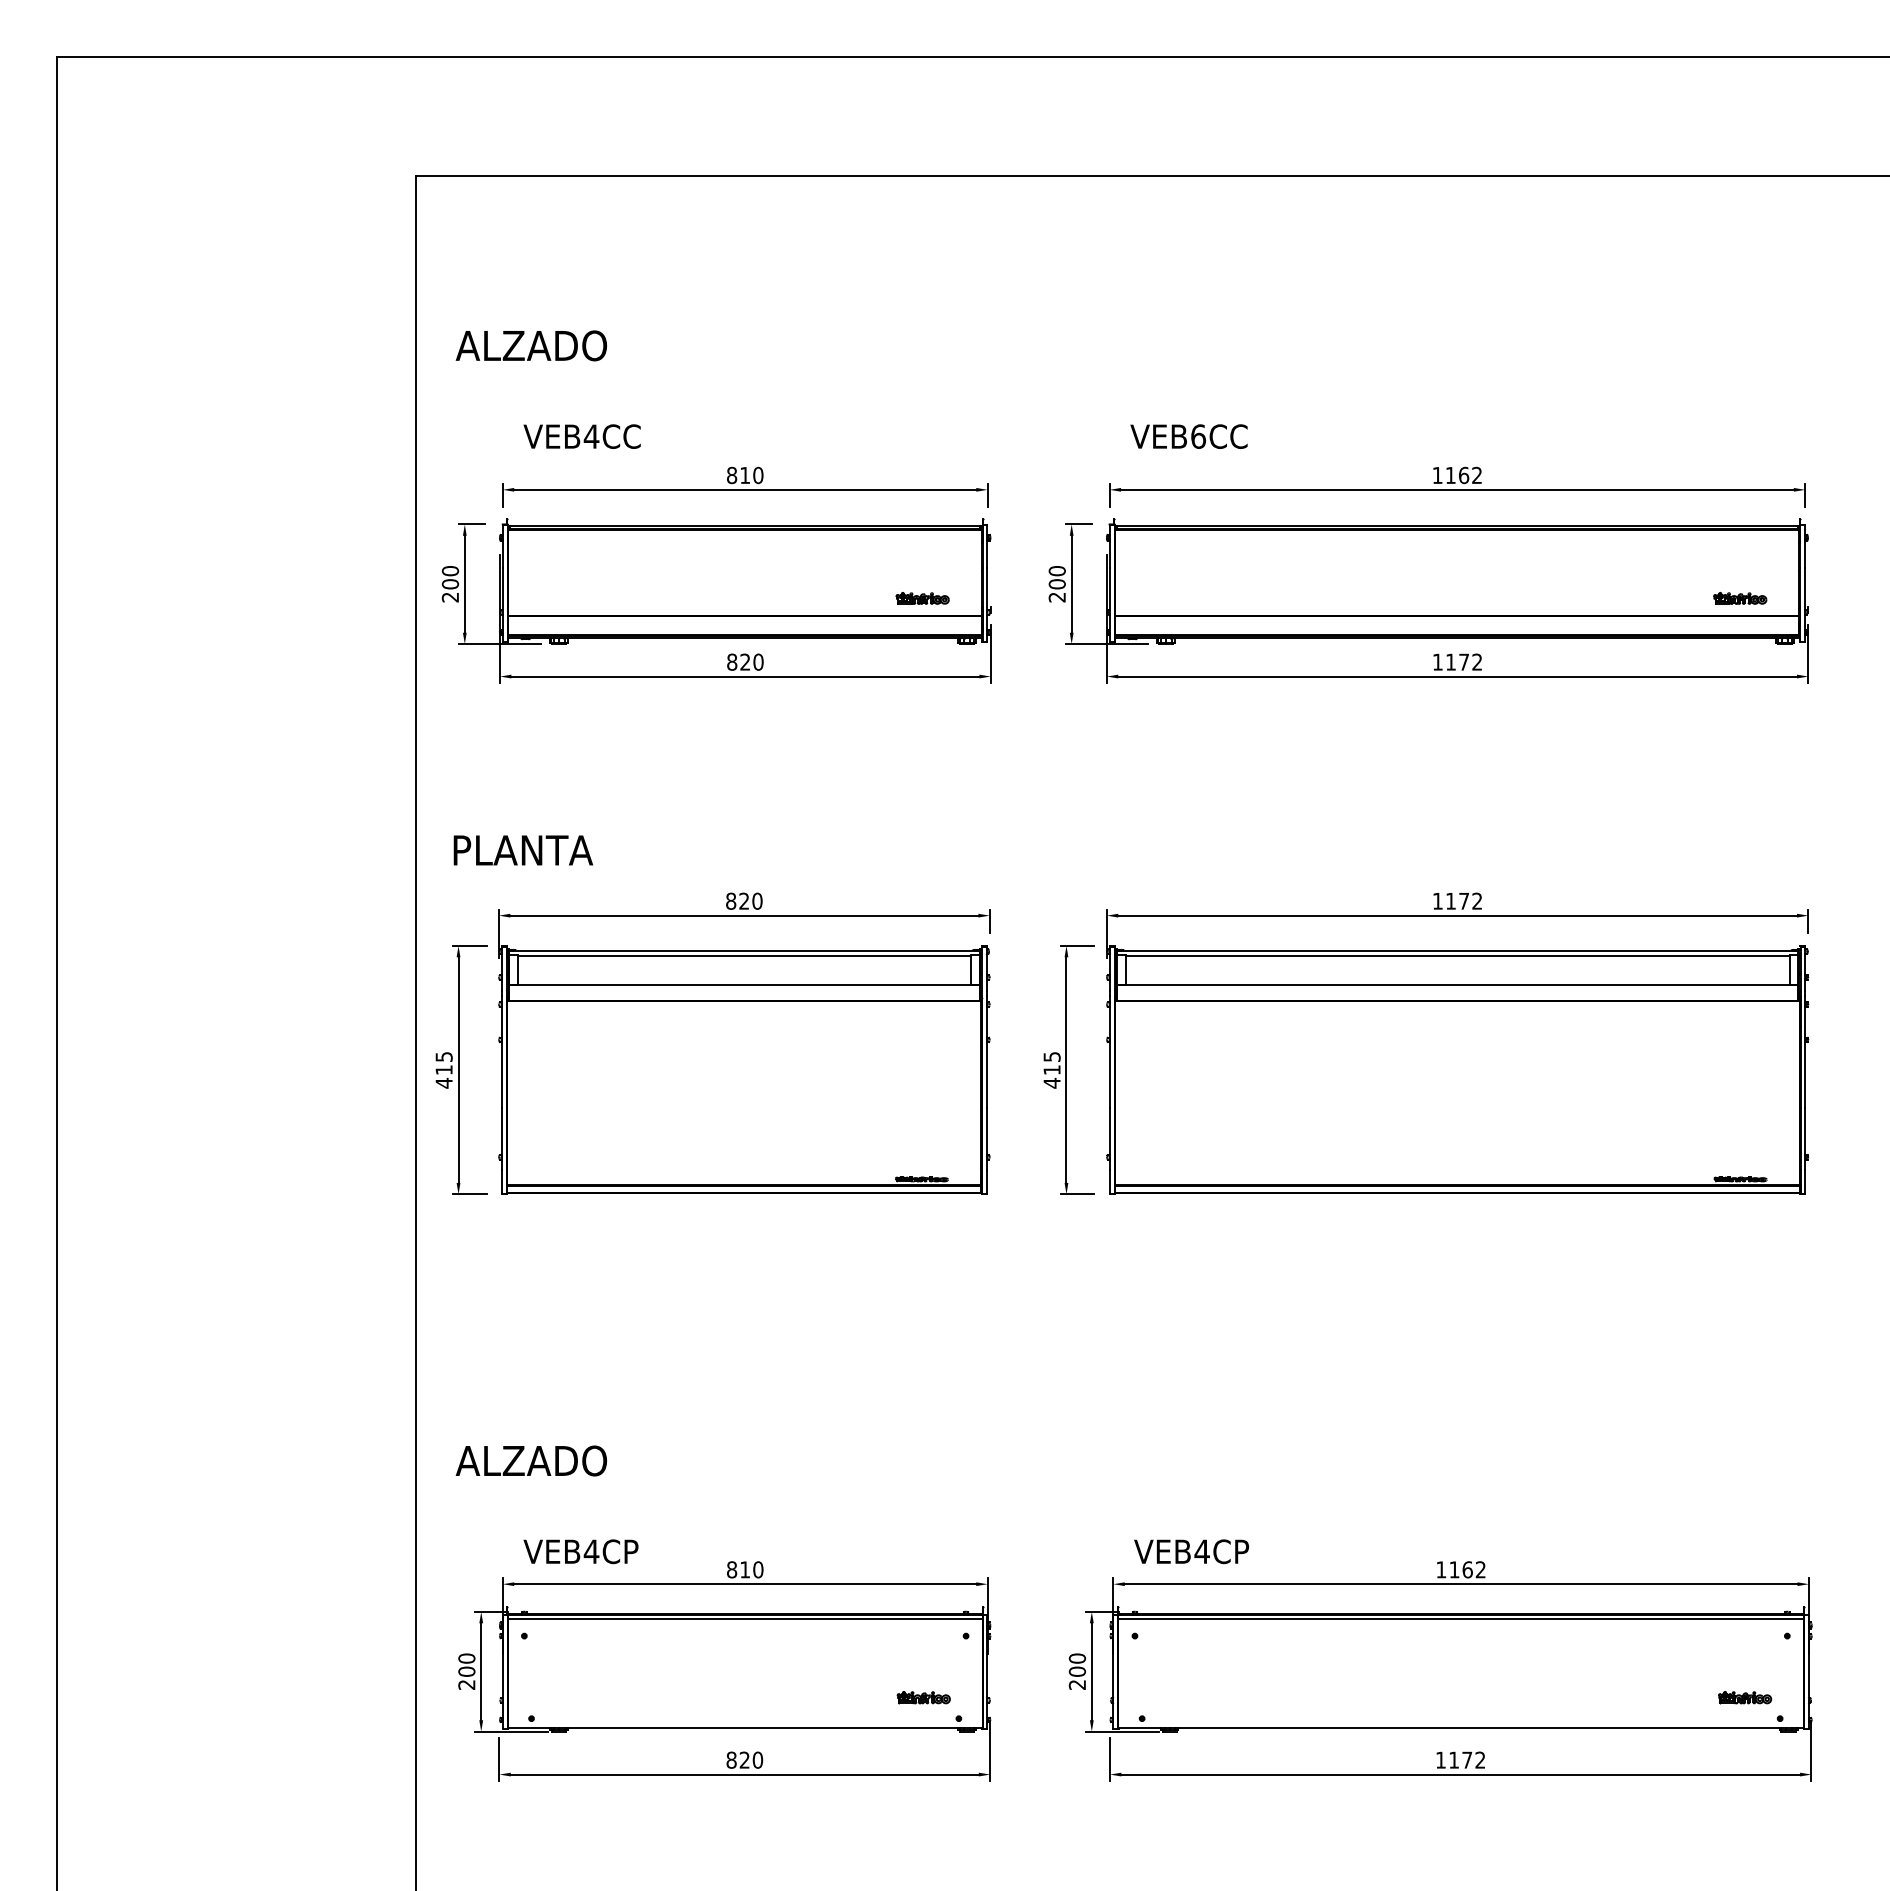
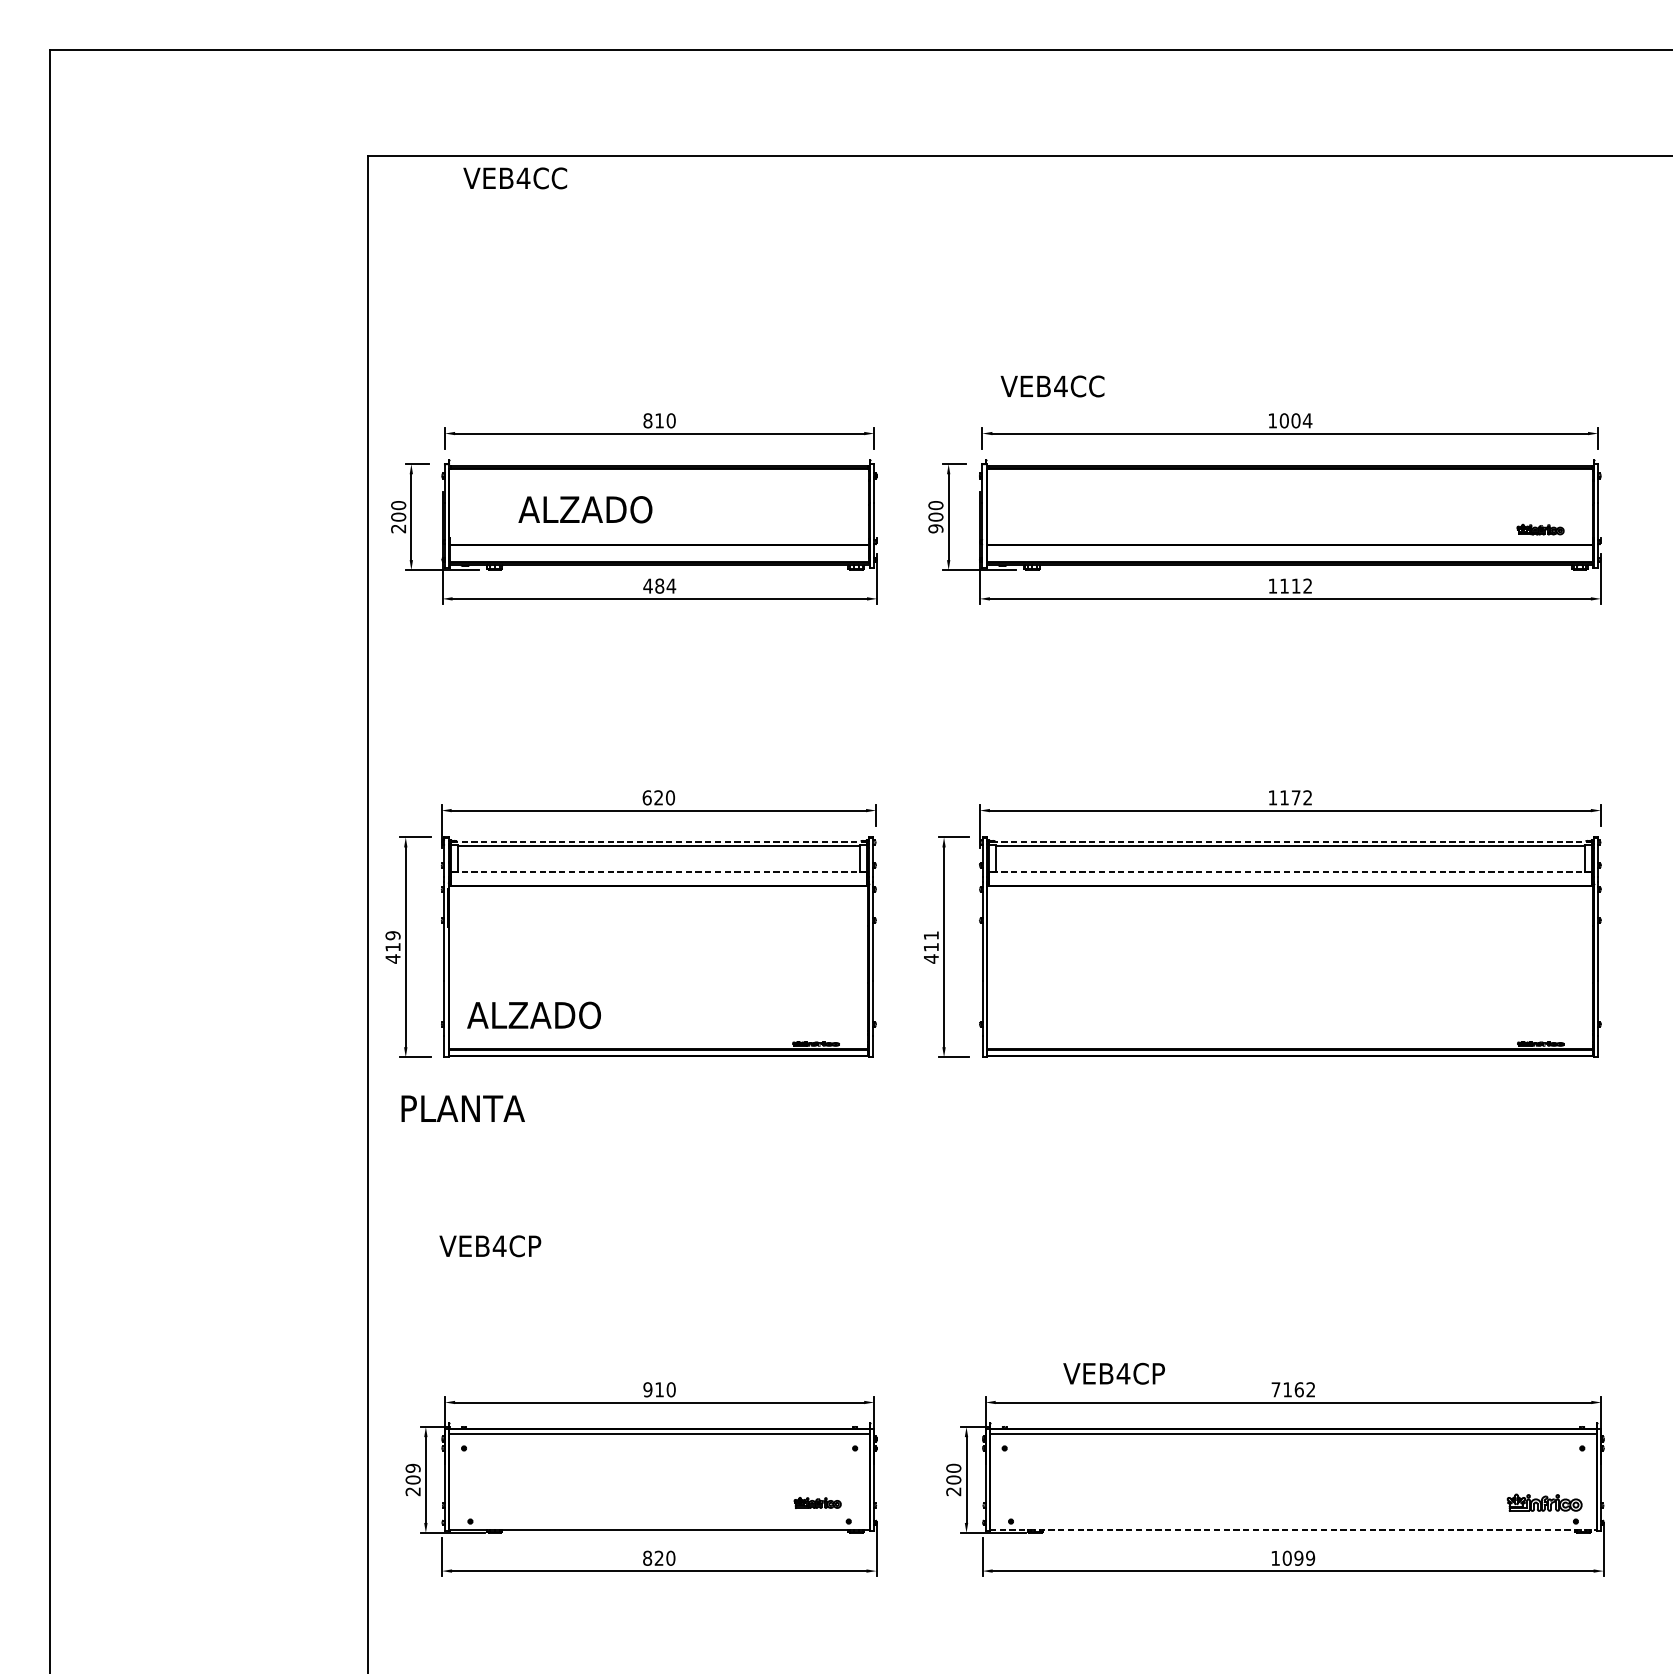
text: (531, 345) -> (585, 509), moved
text: (581, 436) -> (514, 178), moved
text: (1198, 436) -> (1060, 386), VEB6CC -> VEB4CC
text: (1463, 475) -> (1295, 420), 1162 -> 1004
text: (1056, 597) -> (935, 528), 200 -> 900
part: (922, 598) -> (816, 529), removed
text: (744, 661) -> (658, 585), 820 -> 484
text: (1463, 661) -> (1295, 585), 1172 -> 1112
text: (523, 850) -> (463, 1108), moved
text: (731, 900) -> (647, 797), 820 -> 620
line: (743, 950) -> (658, 841), solid -> dashed
line: (1457, 950) -> (1290, 841), solid -> dashed
line: (743, 984) -> (658, 871), solid -> dashed
line: (1457, 984) -> (1290, 871), solid -> dashed
text: (443, 1056) -> (392, 935), 415 -> 419
text: (1051, 1056) -> (930, 935), 415 -> 411
text: (530, 1460) -> (533, 1014), moved
text: (580, 1551) -> (489, 1246), moved
text: (1191, 1551) -> (1114, 1373), moved
text: (731, 1569) -> (647, 1389), 810 -> 910
text: (1441, 1569) -> (1276, 1389), 1162 -> 7162
text: (466, 1658) -> (412, 1468), 200 -> 209
part: (1745, 1697) -> (1545, 1502), size x1.6
line: (1461, 1728) -> (1293, 1530), solid -> dashed
text: (1467, 1759) -> (1299, 1557), 1172 -> 1099

